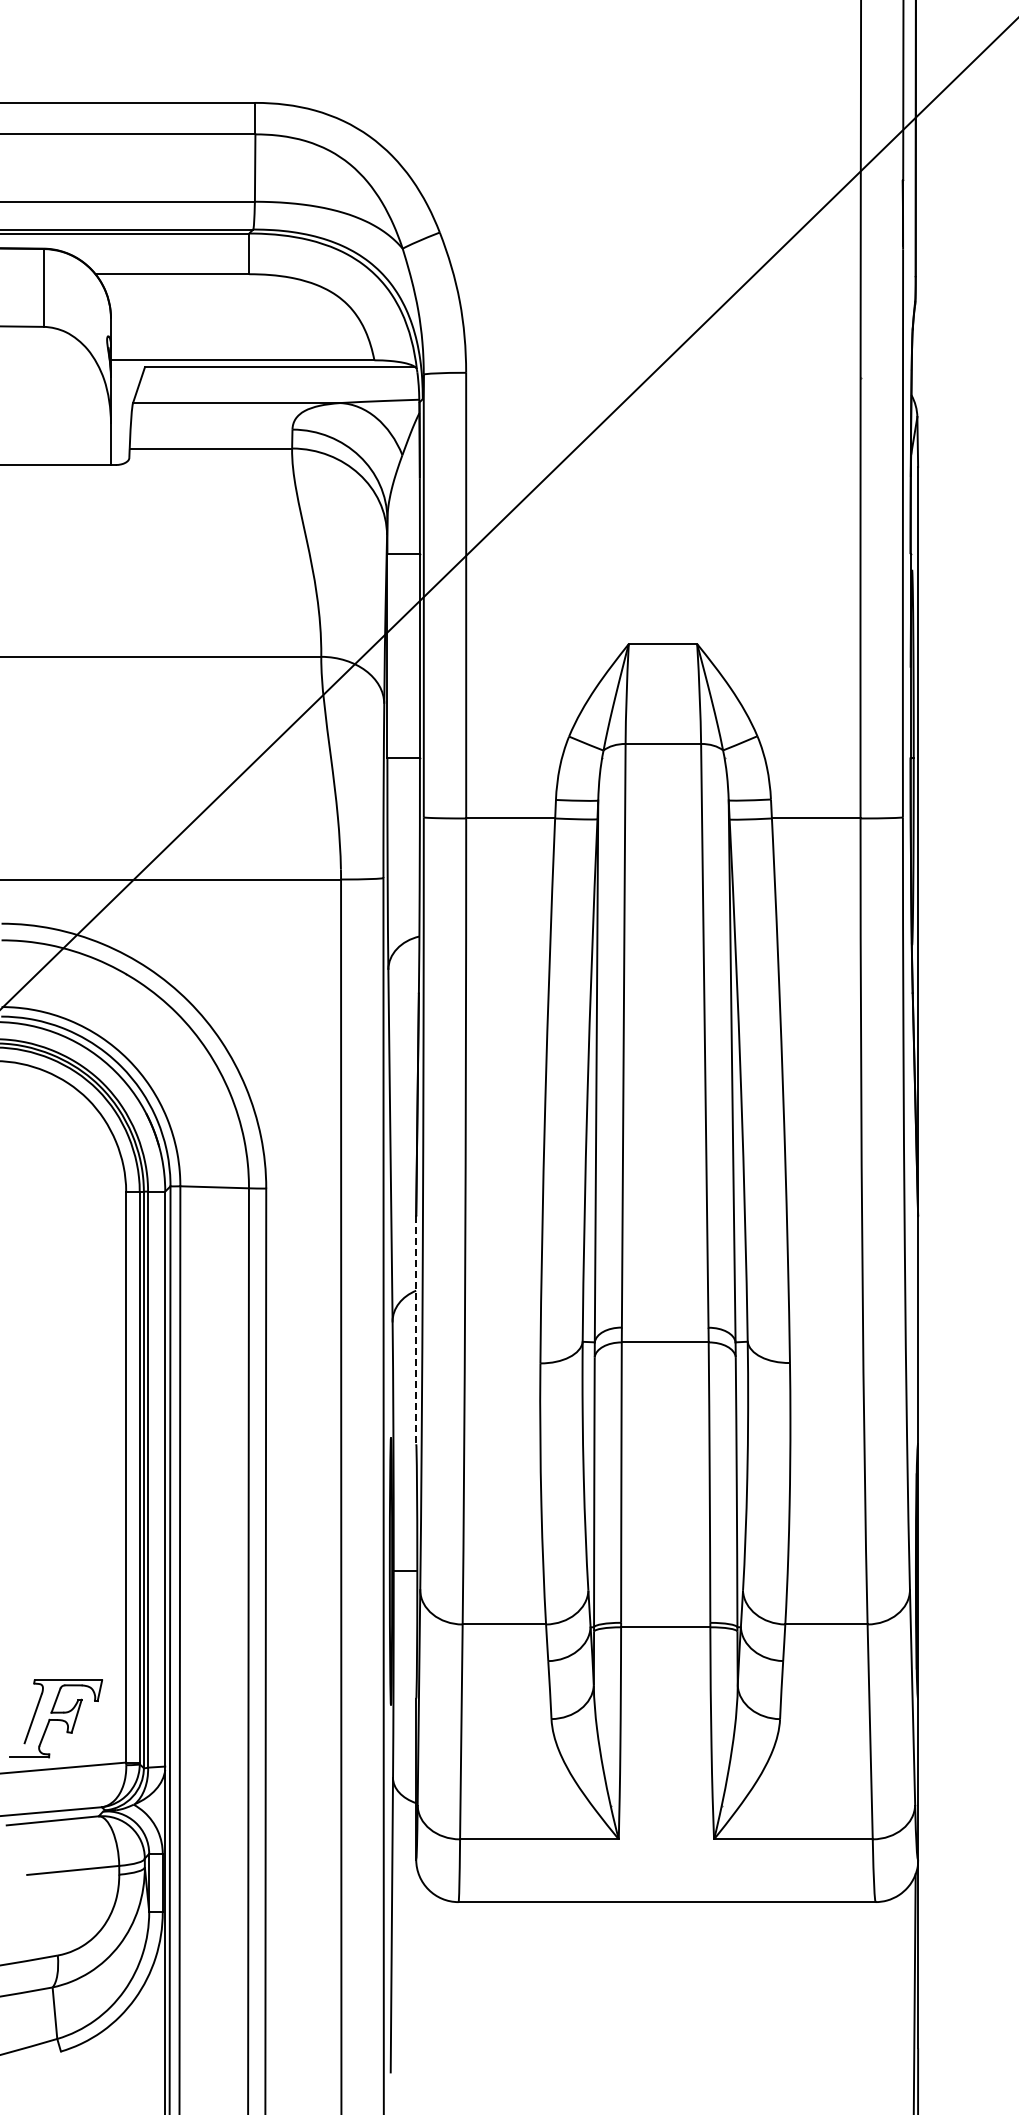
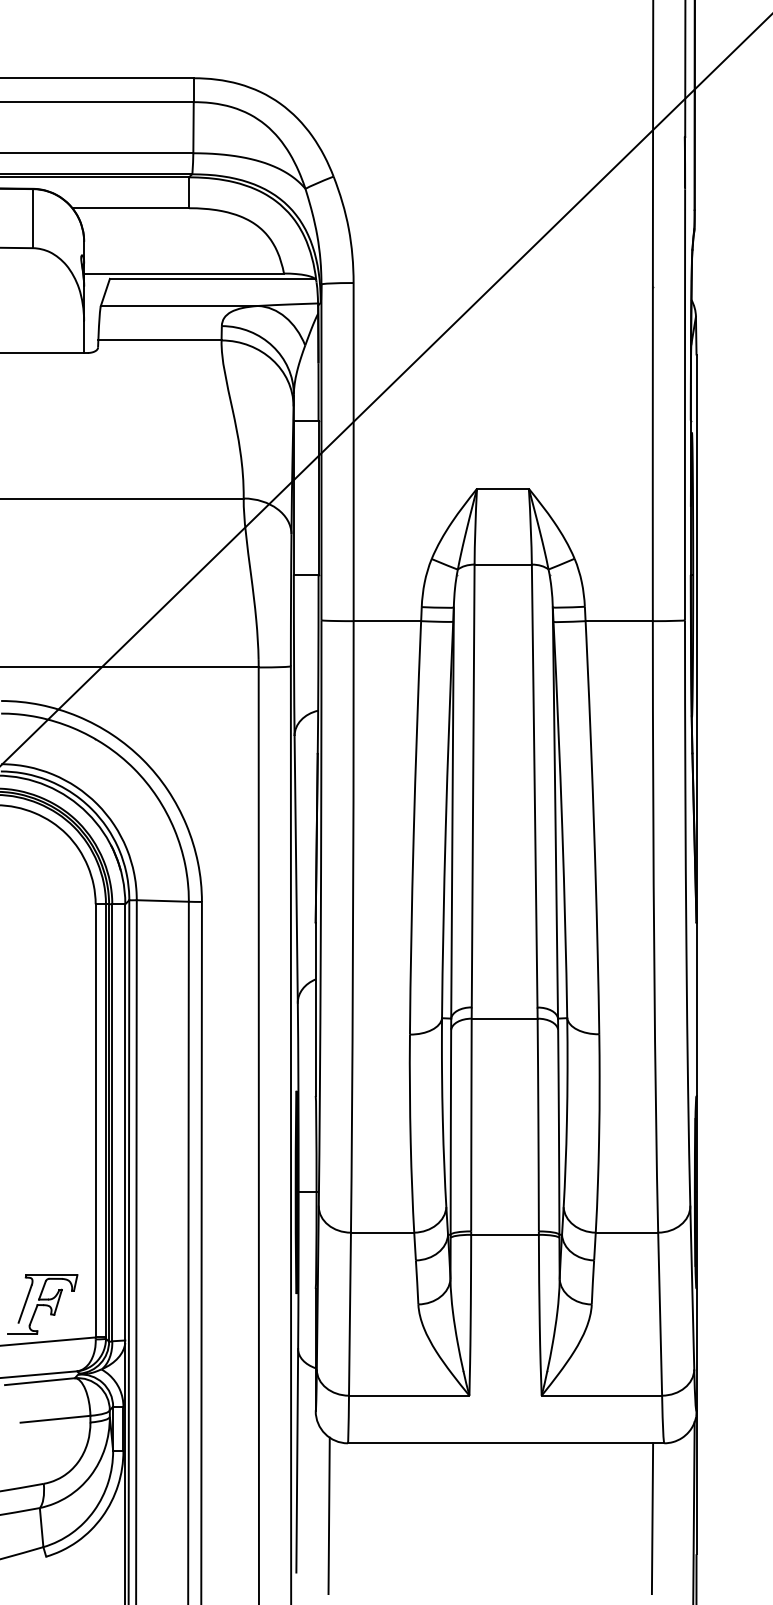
line: (416, 1330) -> (315, 1009), dashed -> solid
line: (433, 1997) -> (328, 1515), added
line: (859, 2001) -> (652, 1518), added

